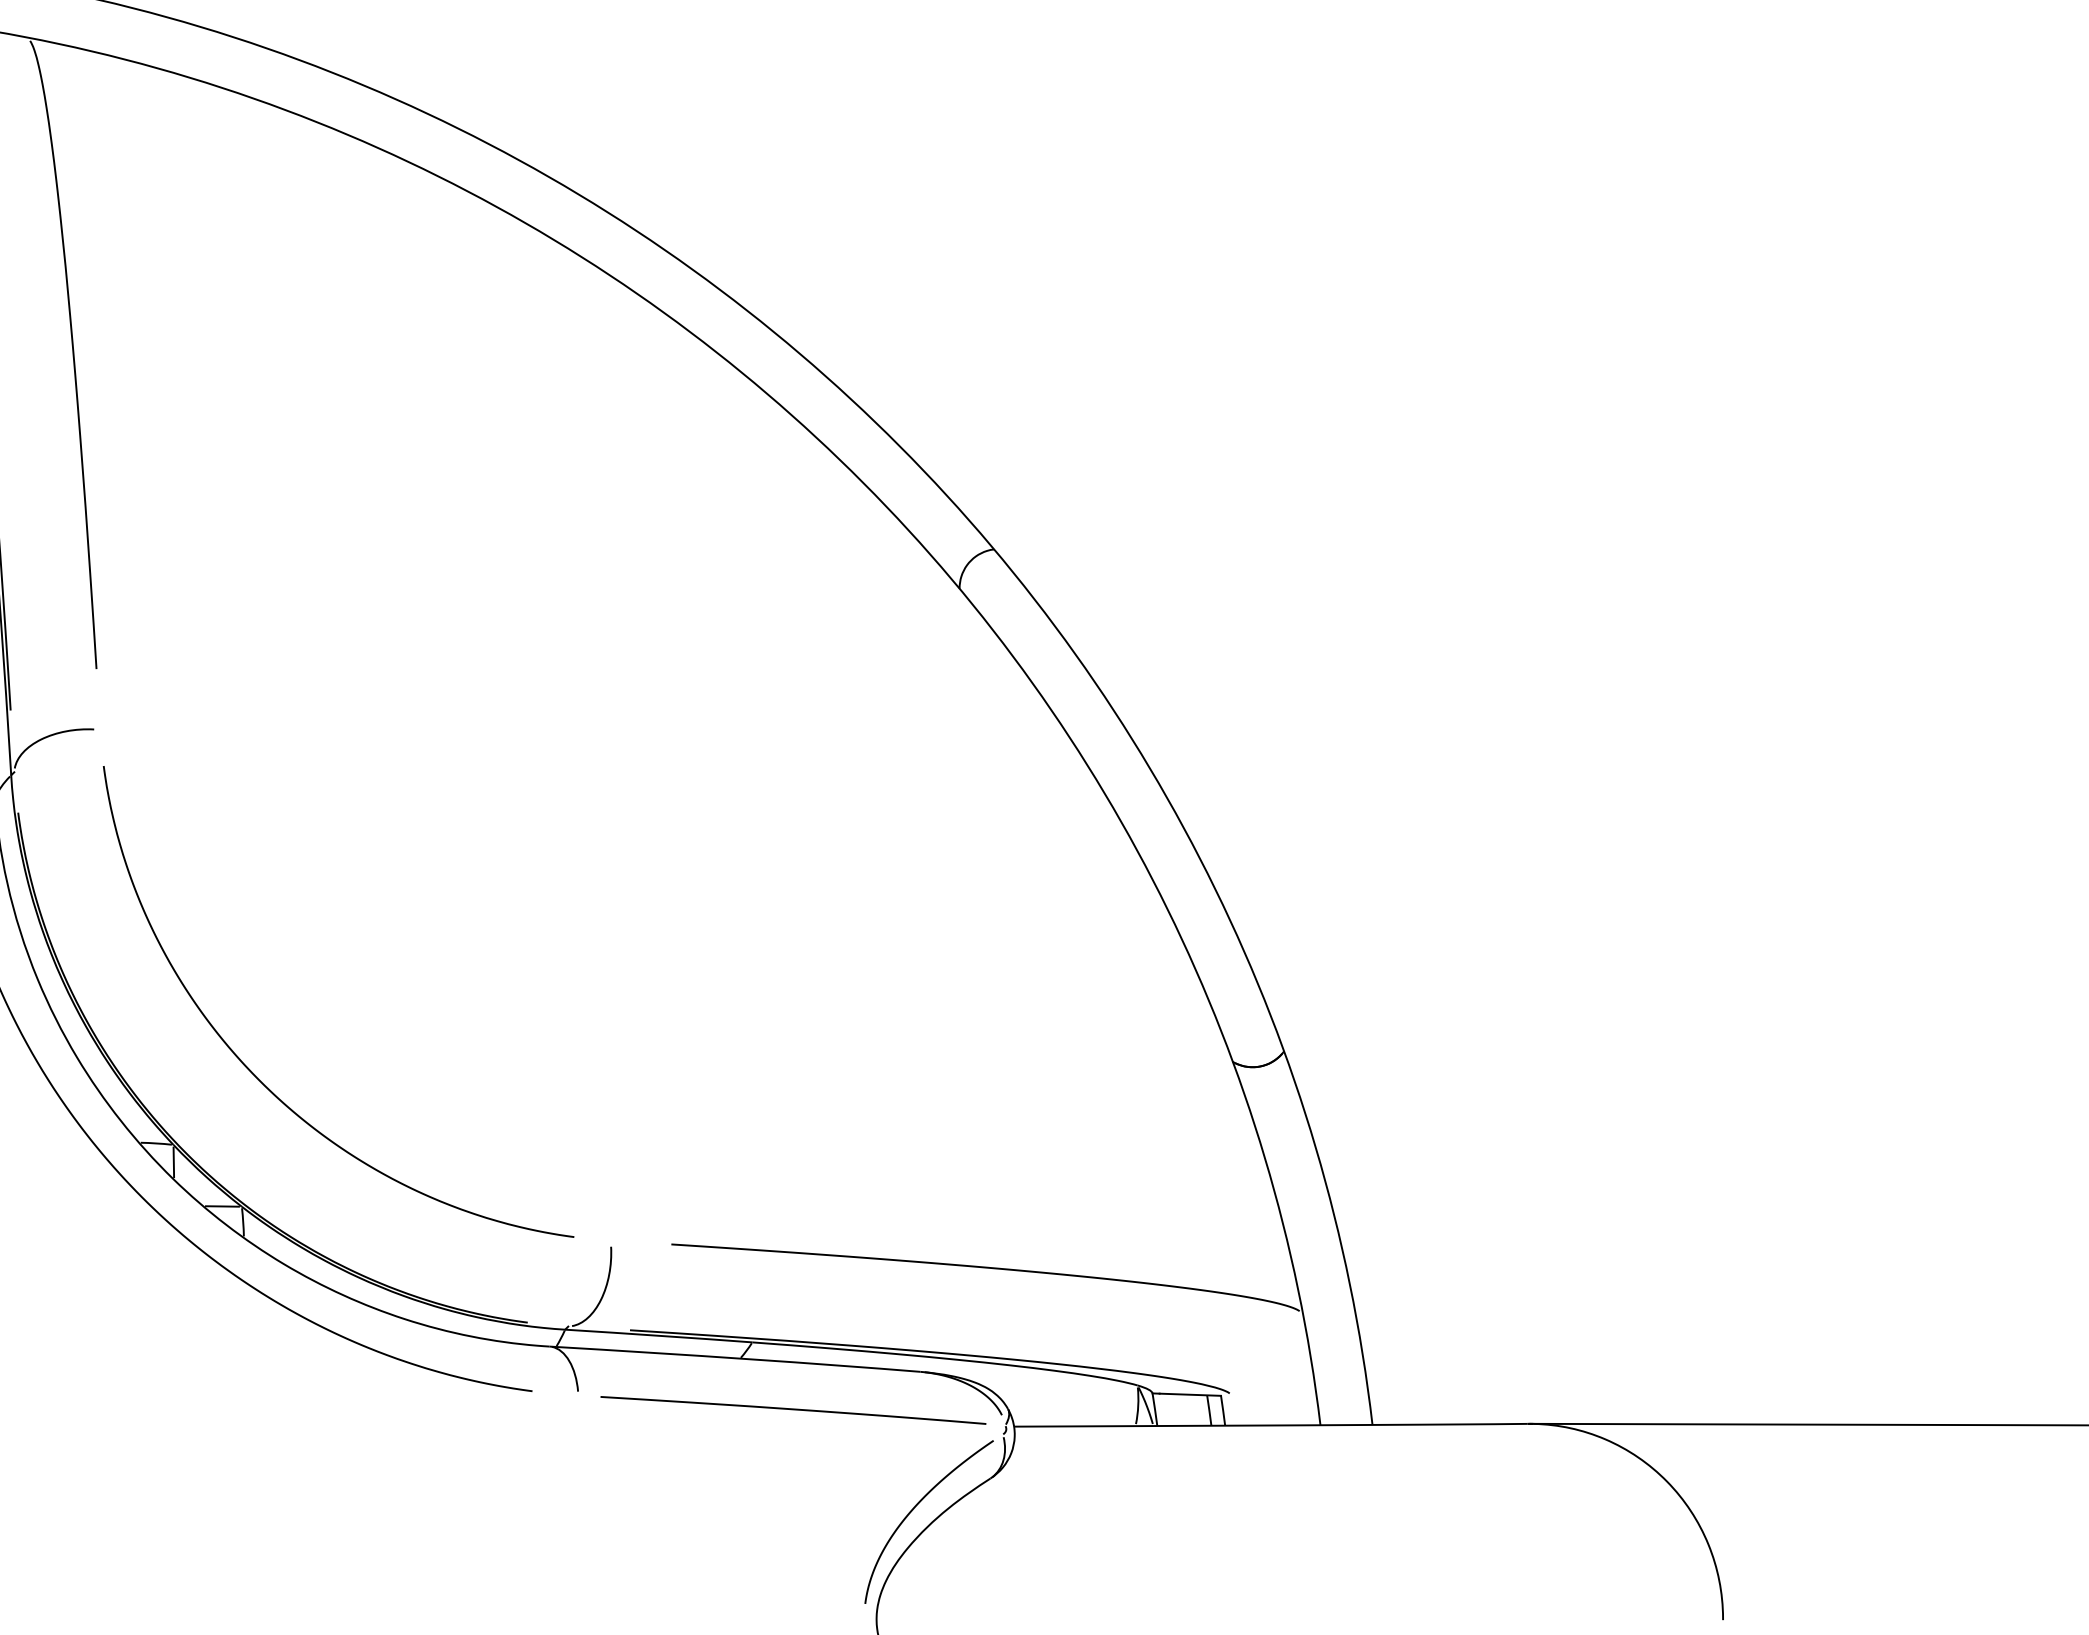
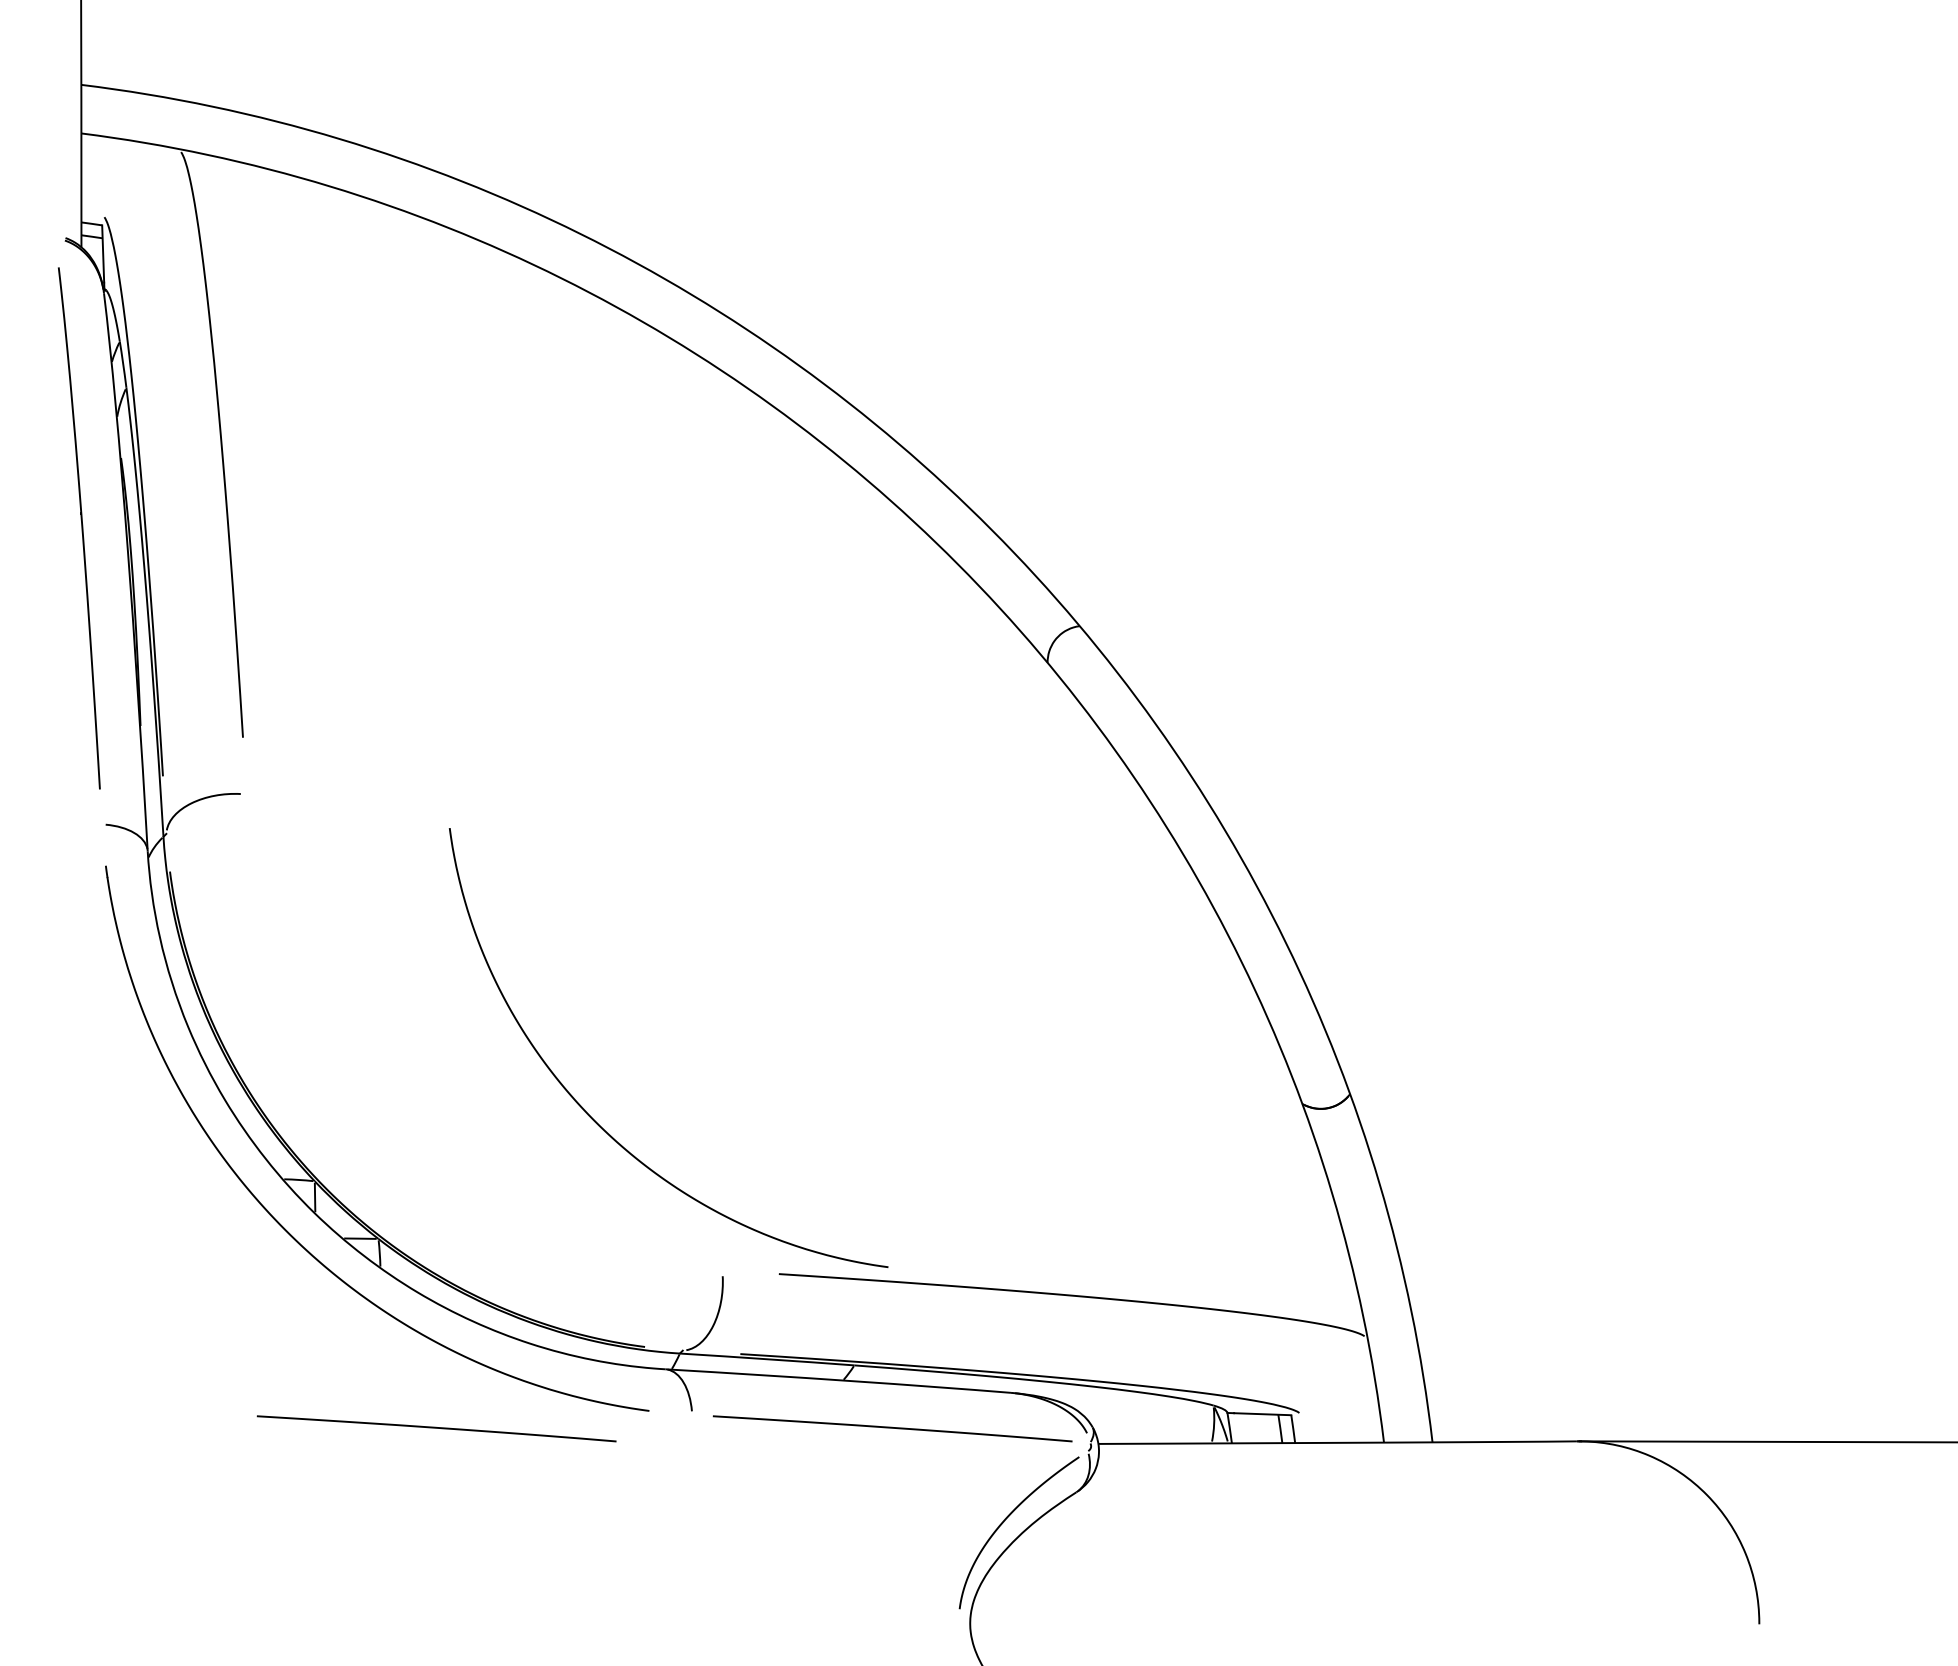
curve: (260, 1079) -> (595, 1120), moved
curve: (304, 1410) -> (436, 1428), added

